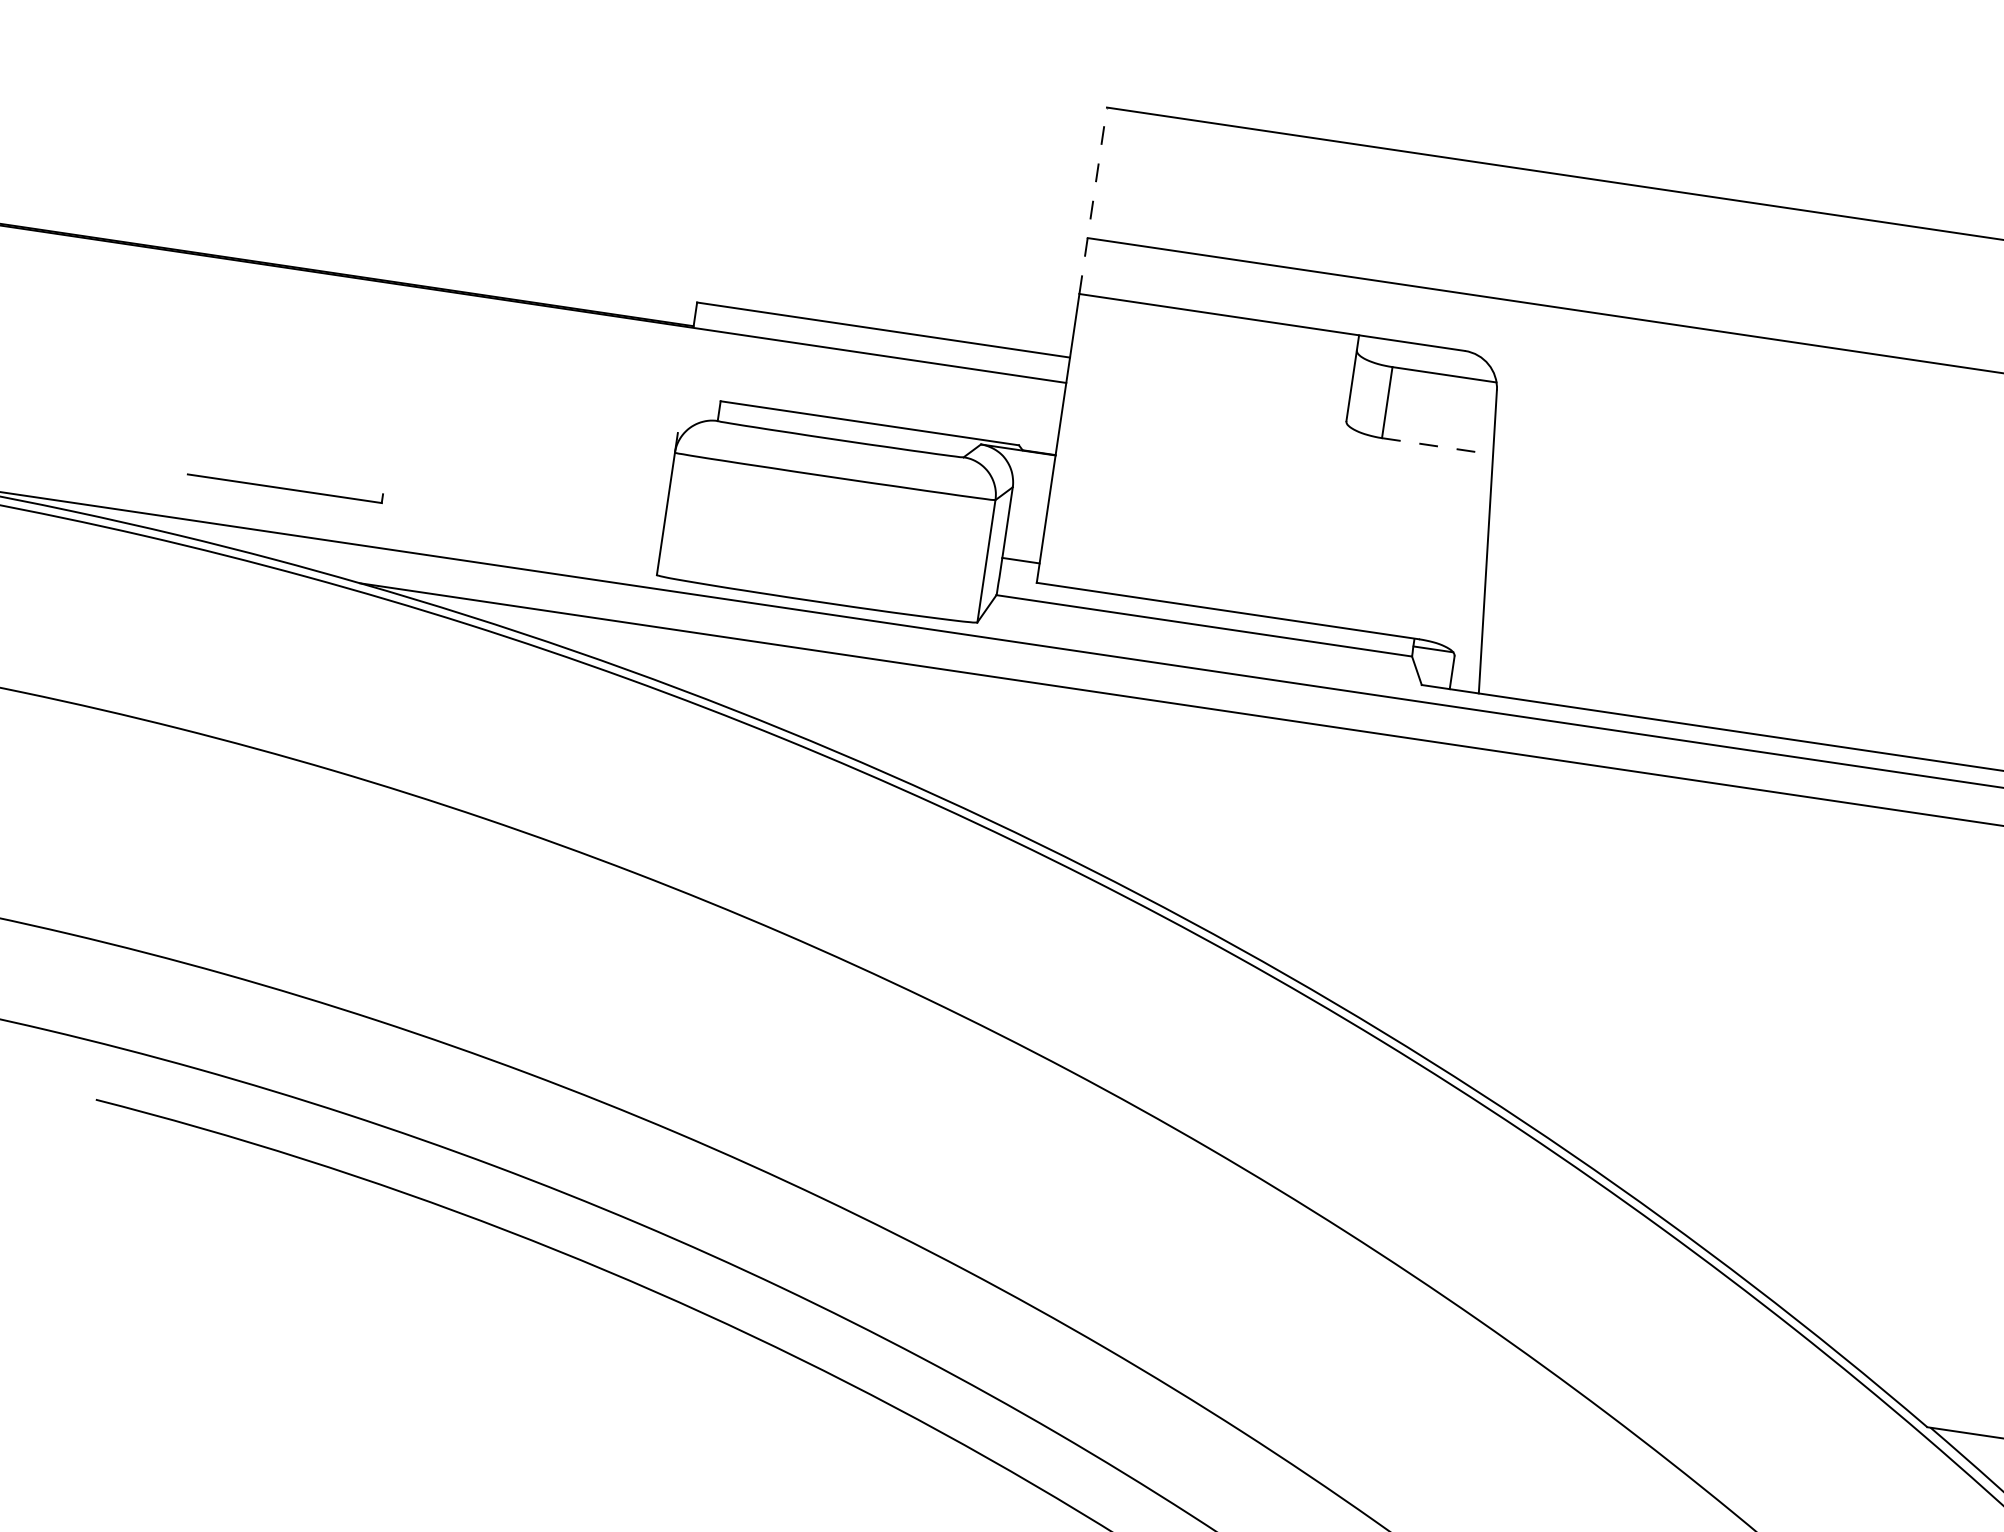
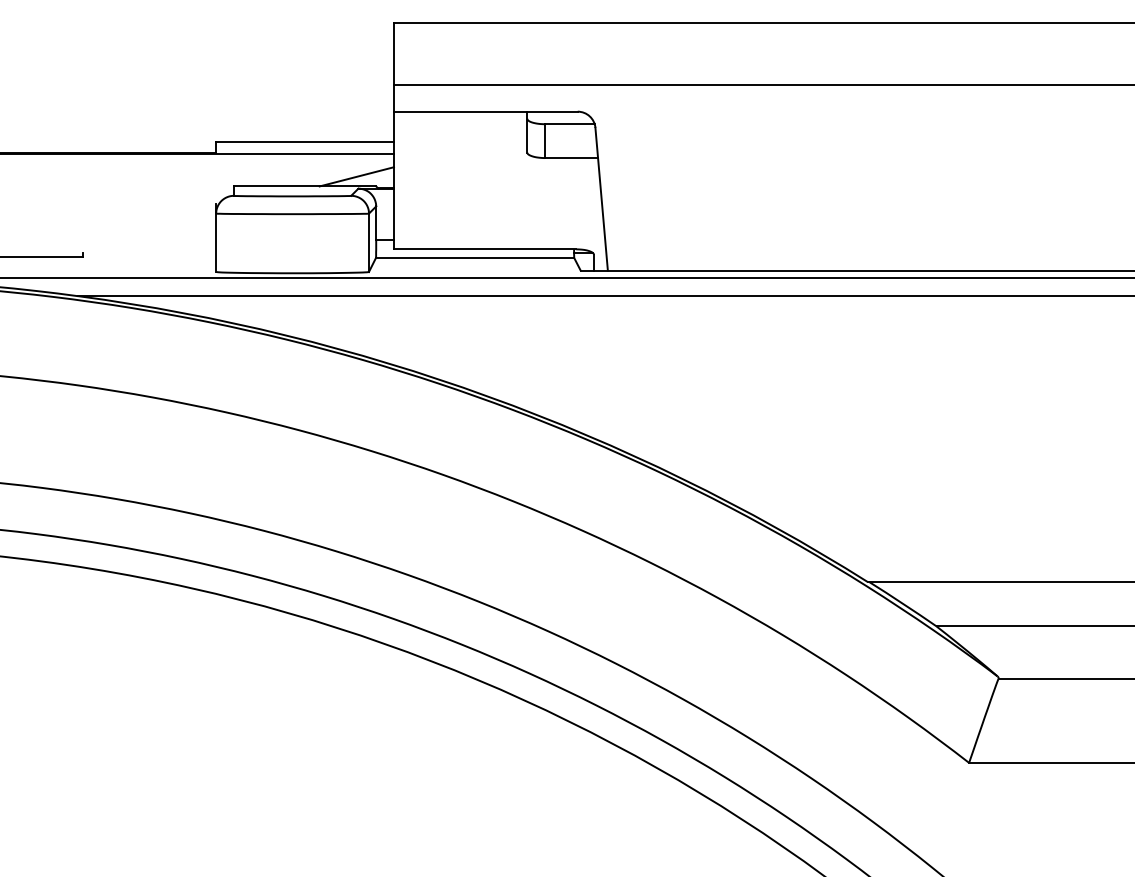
line: (1092, 199) -> (393, 66), dashed -> solid
line: (980, 418) -> (356, 176), added
line: (1439, 447) -> (572, 158), dashed -> solid

